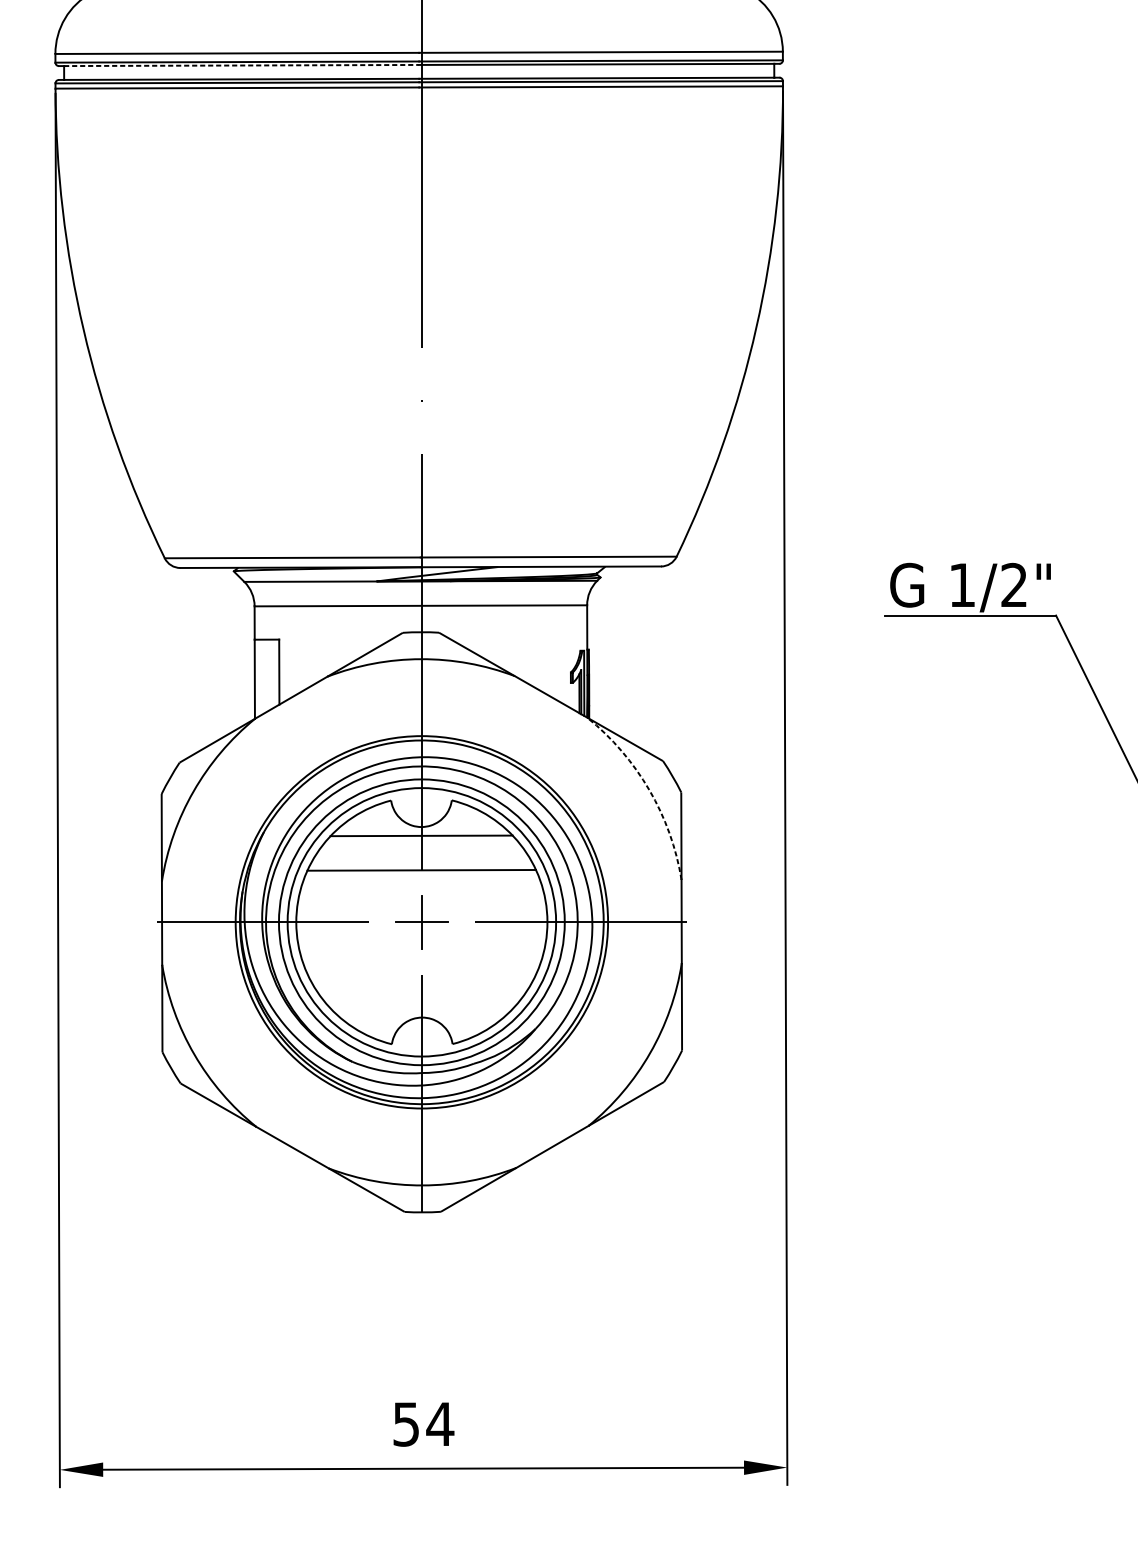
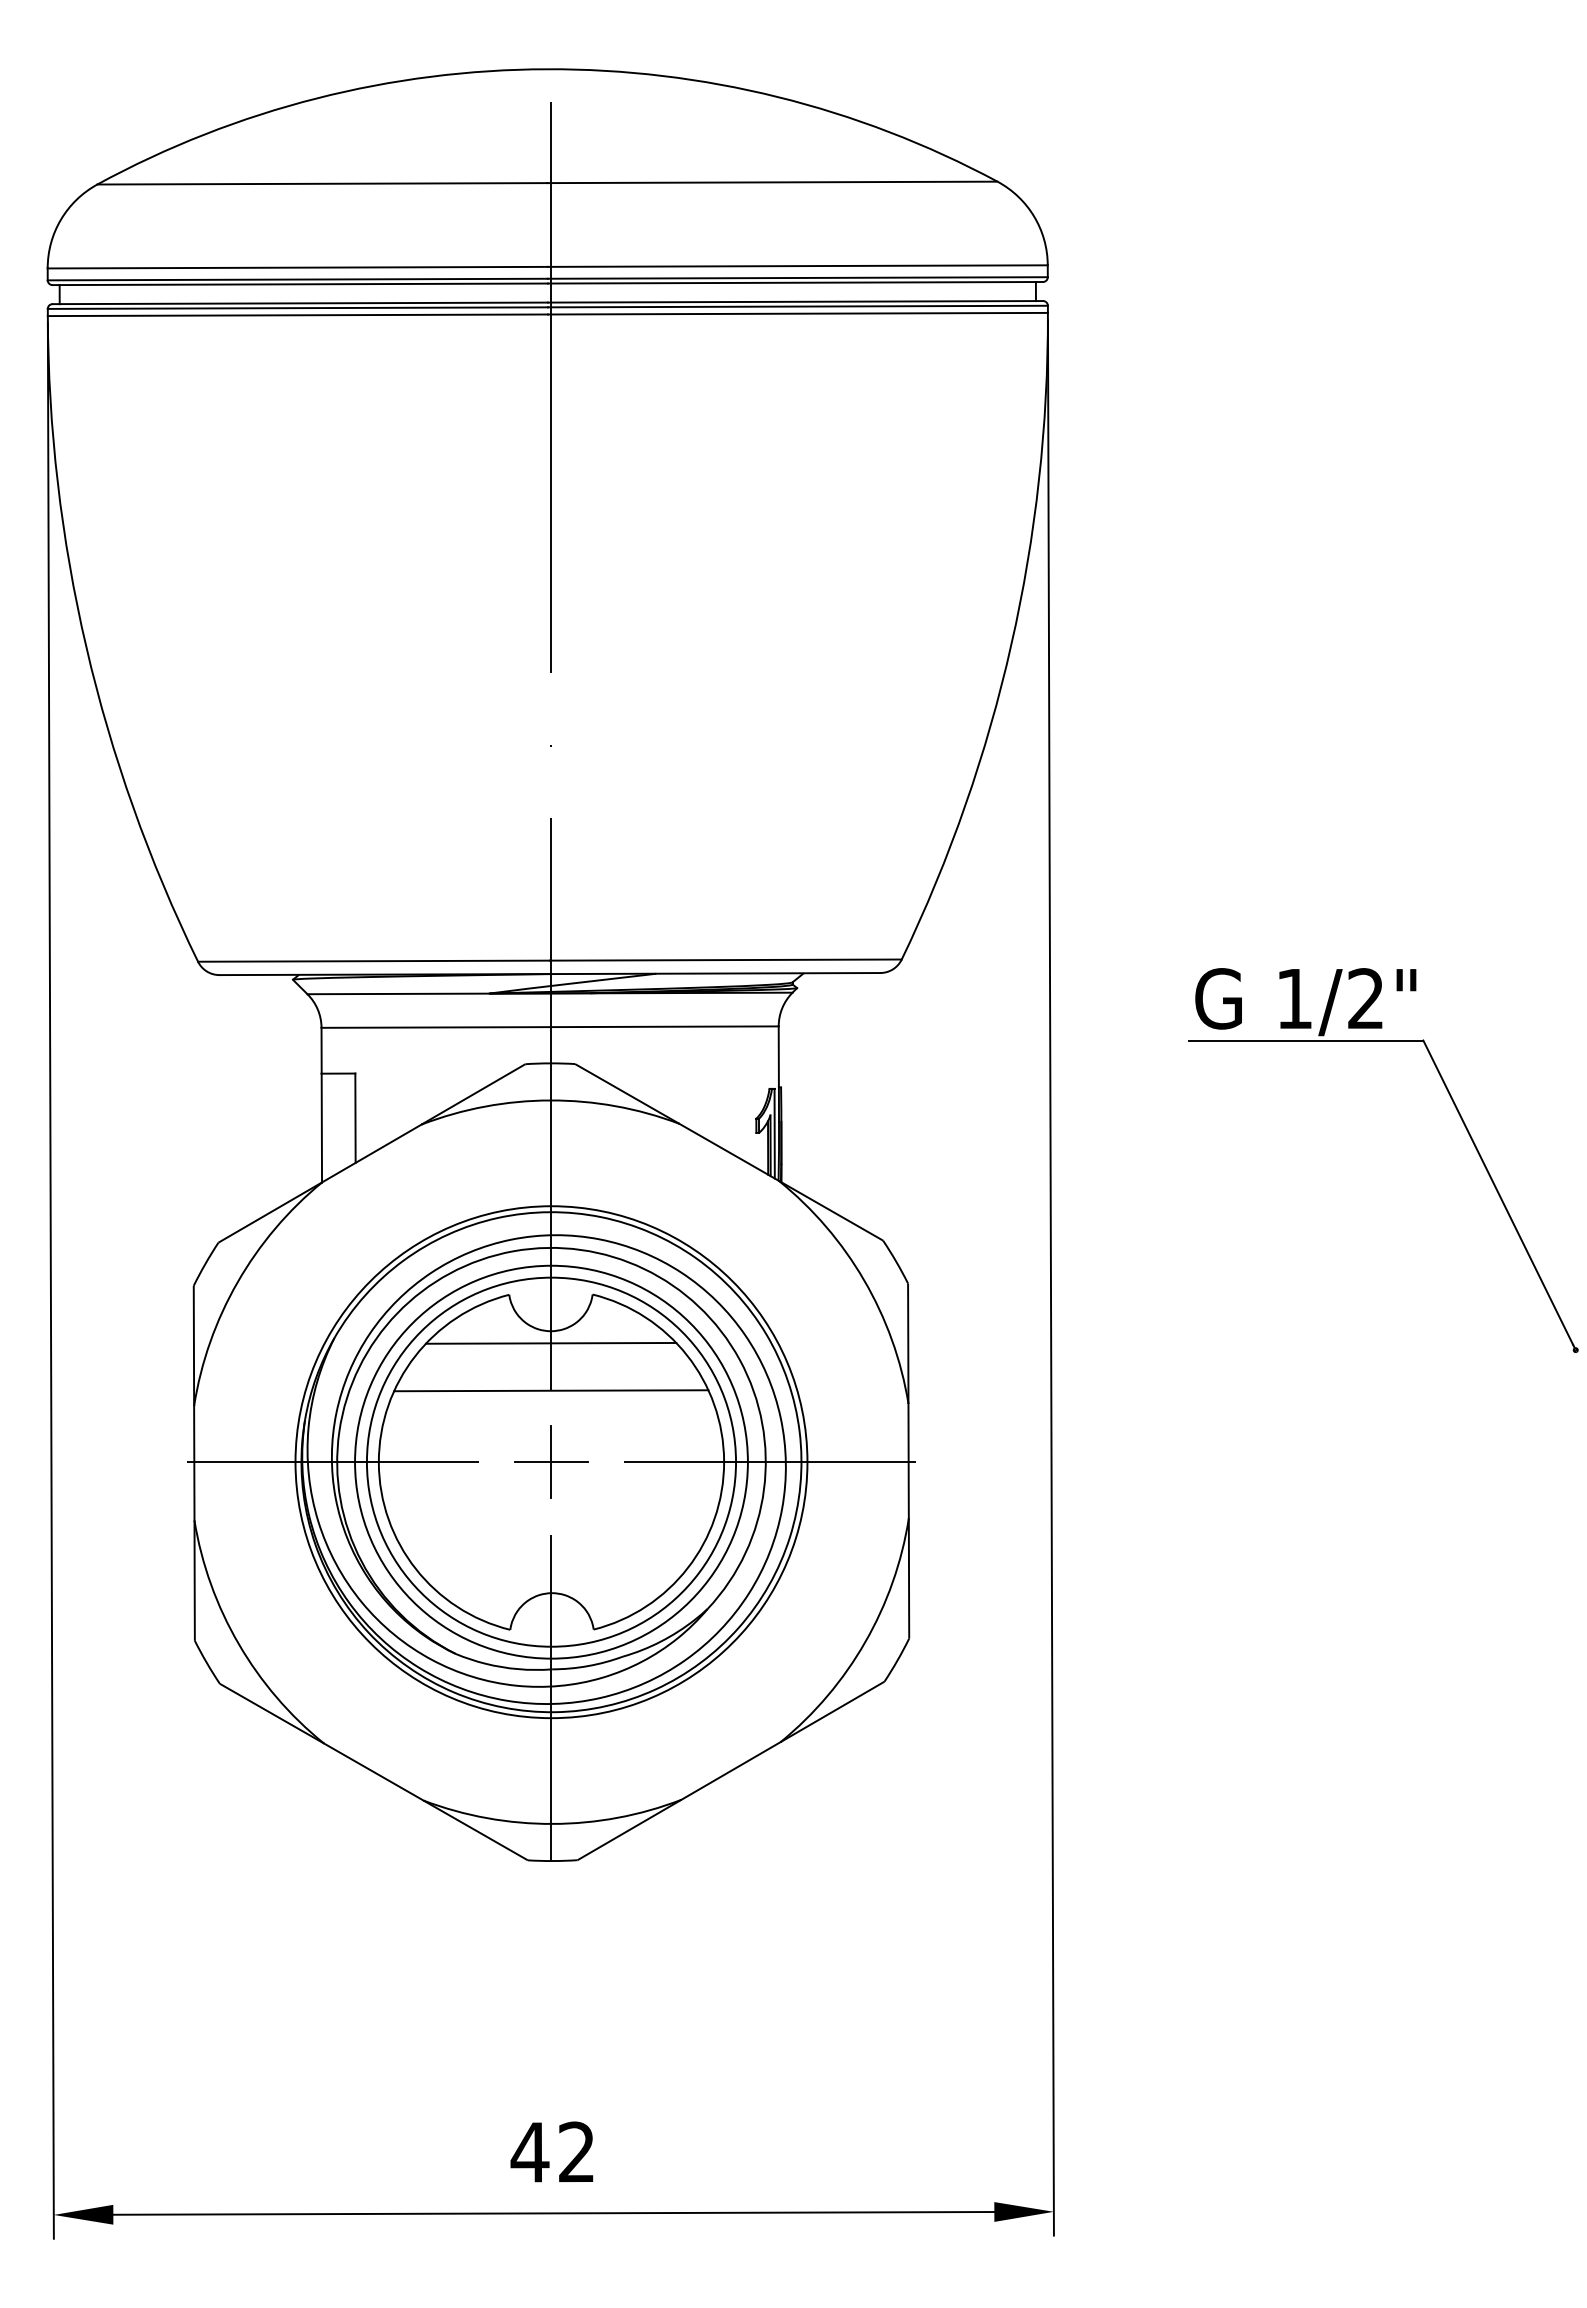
line: (242, 65) -> (304, 284), dashed -> solid
arc: (649, 790) -> (864, 1280), dashed -> solid
text: (423, 1424) -> (553, 2152), 54 -> 42

